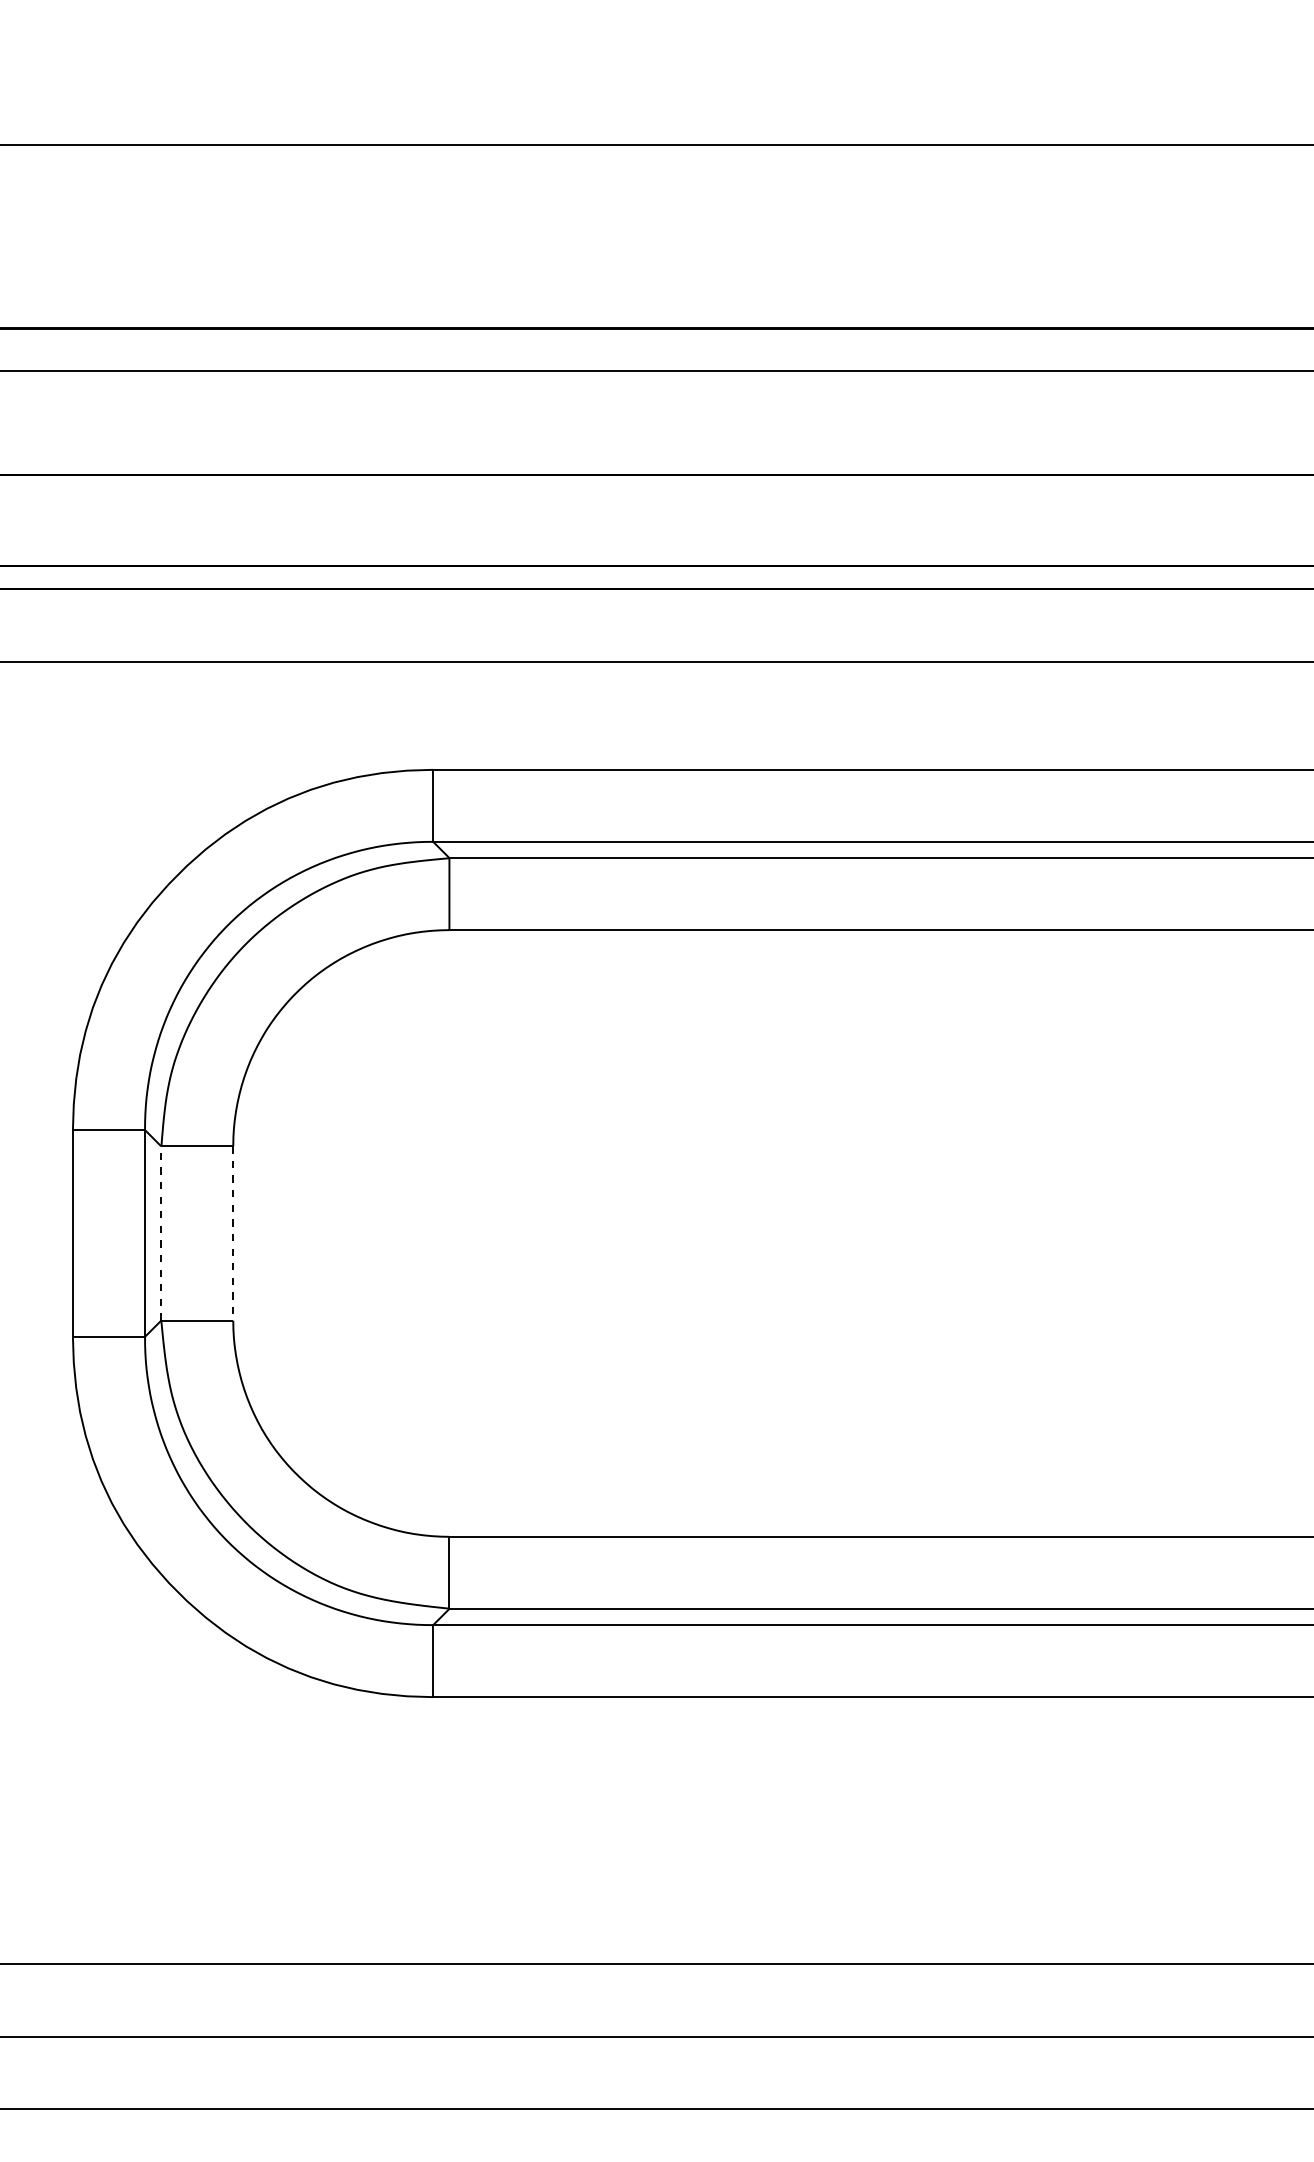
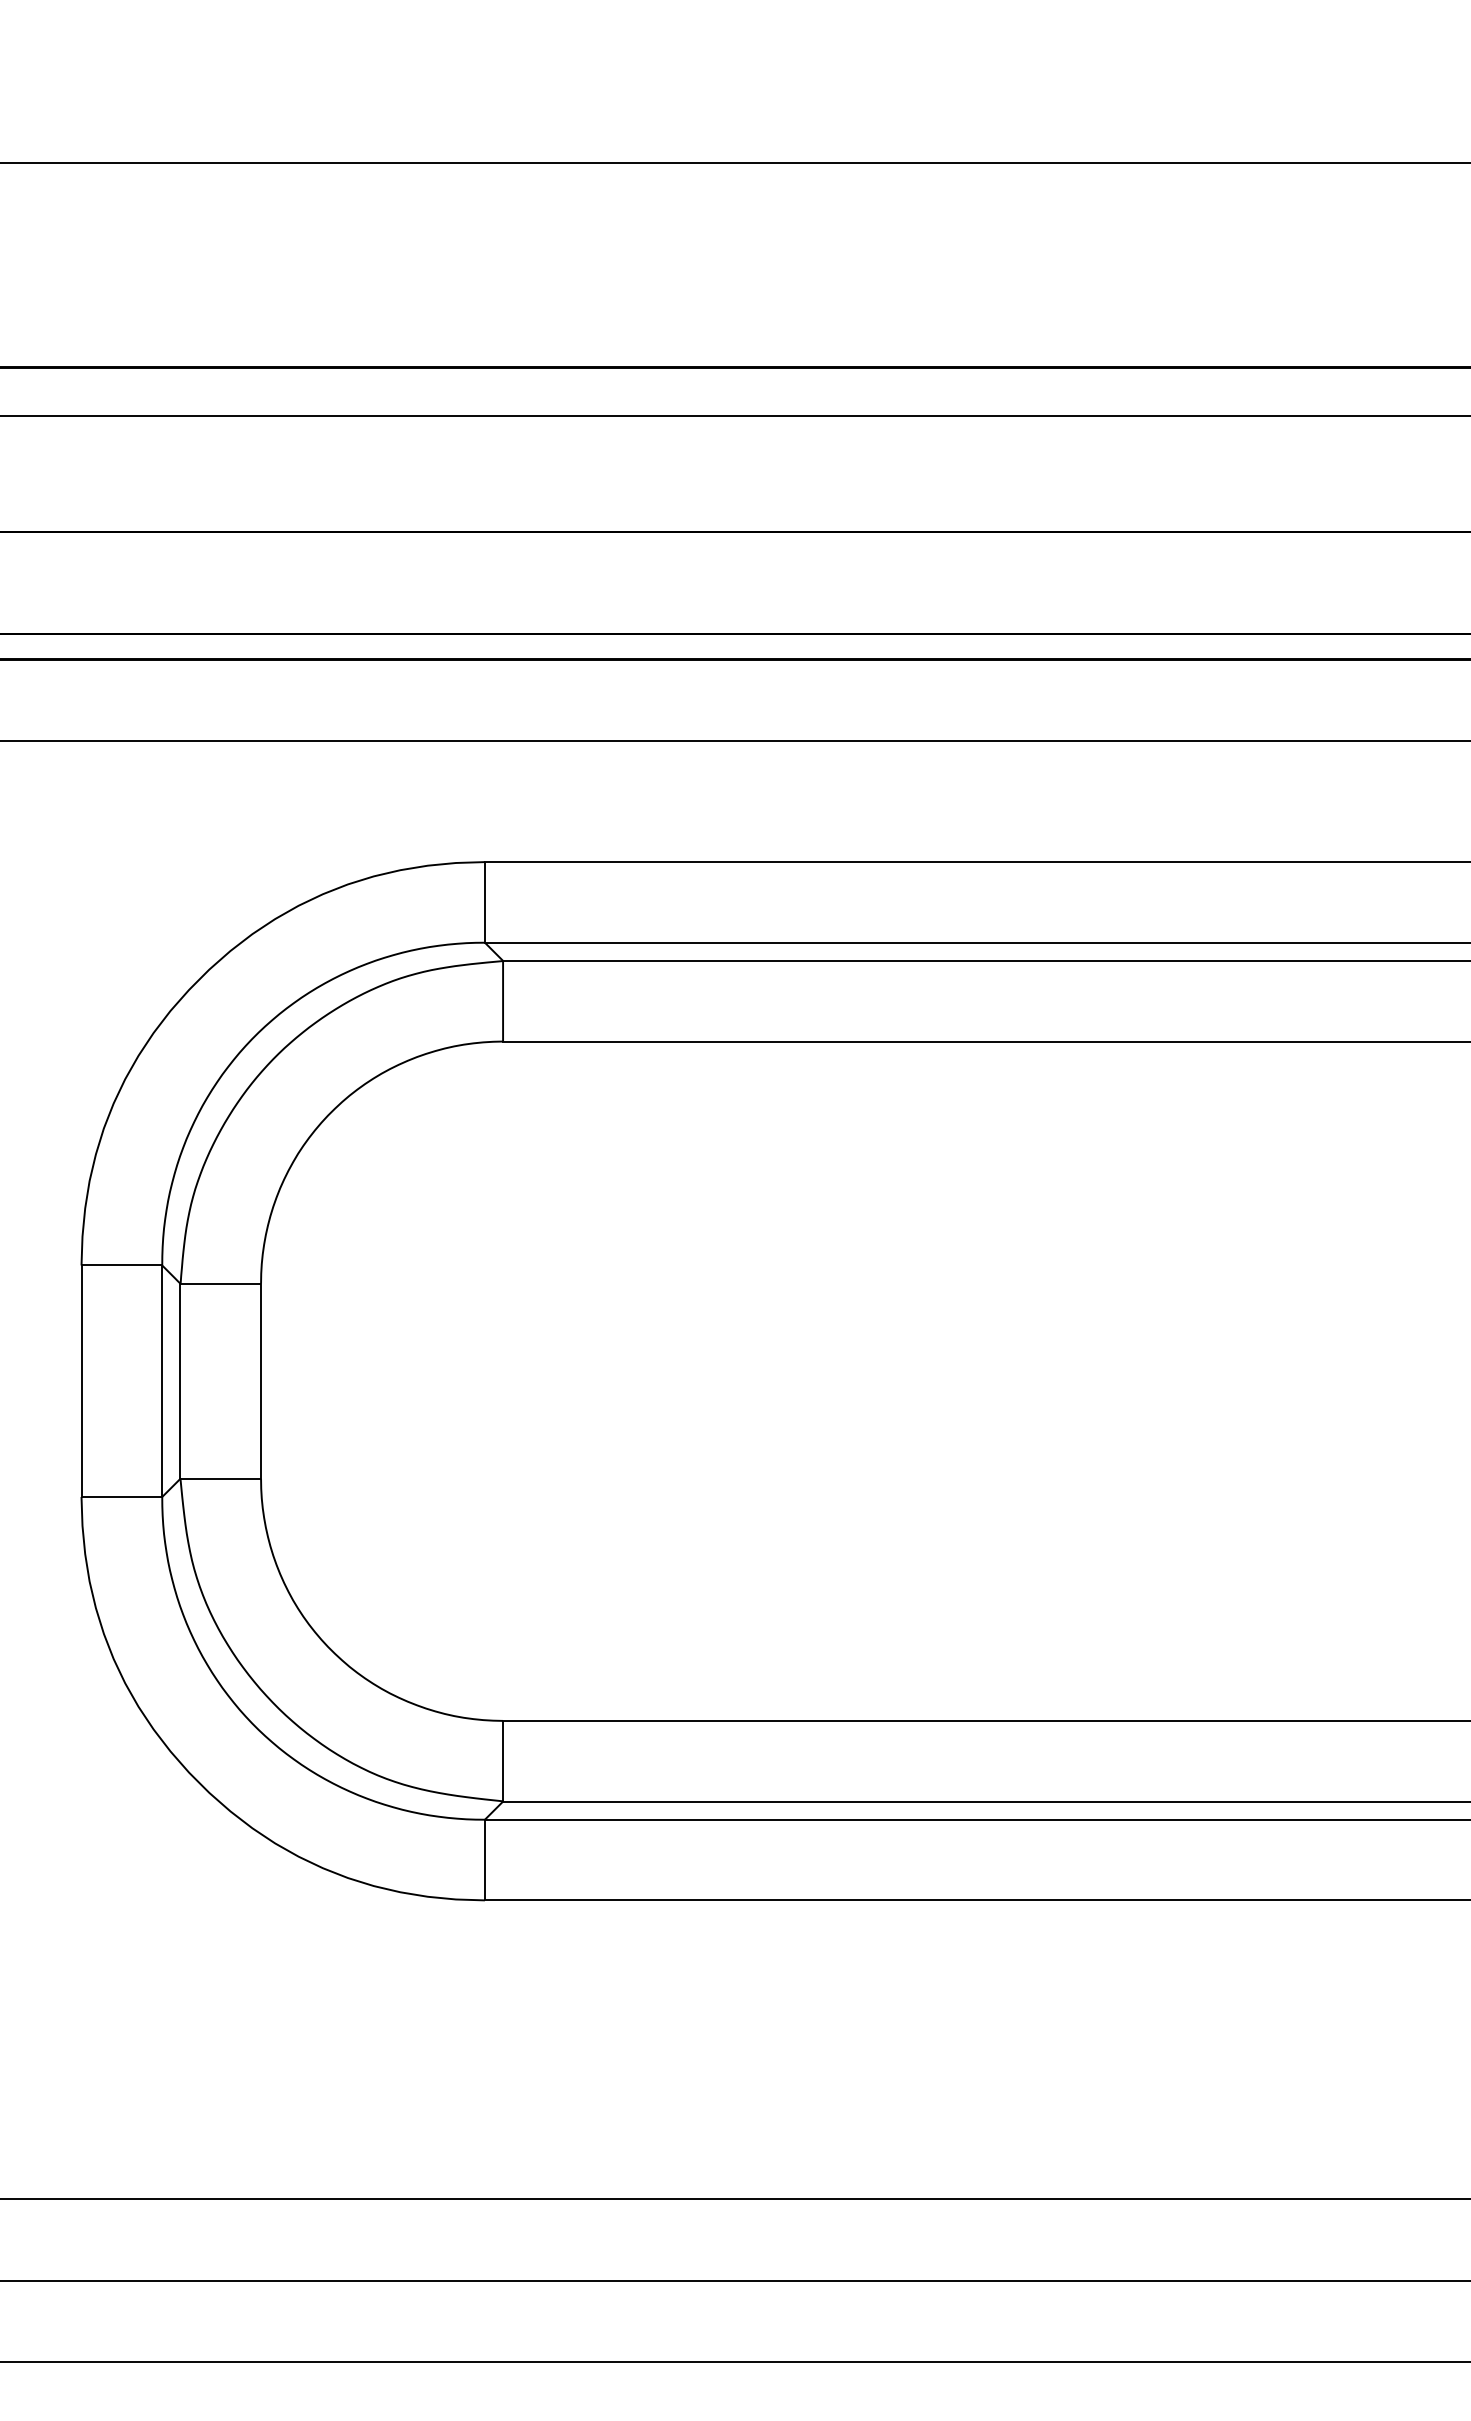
line: (161, 1233) -> (180, 1381), dashed -> solid
line: (233, 1233) -> (261, 1381), dashed -> solid

